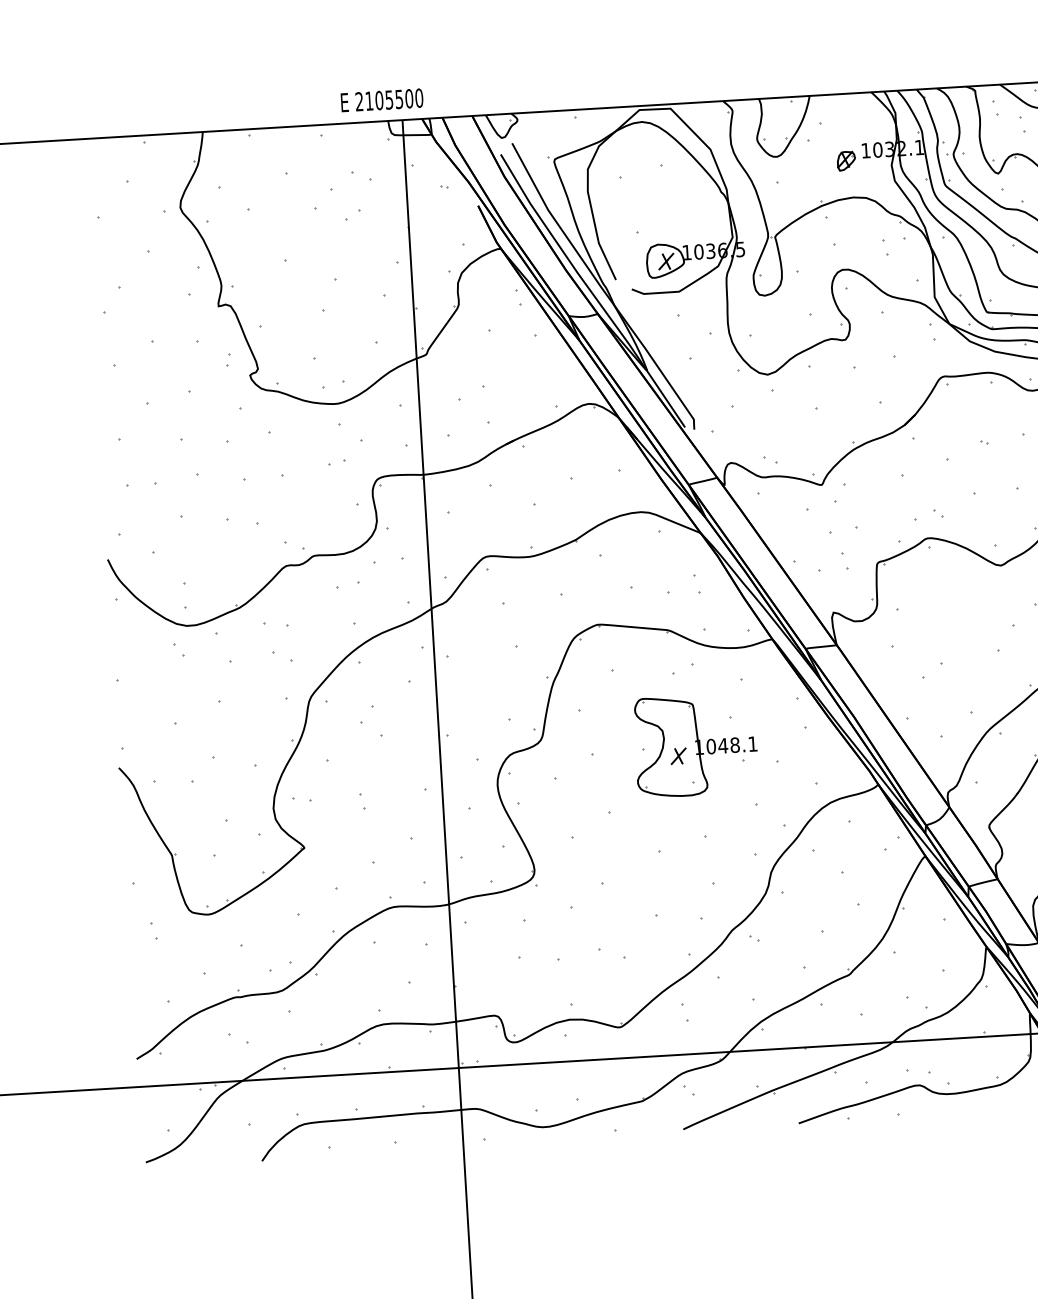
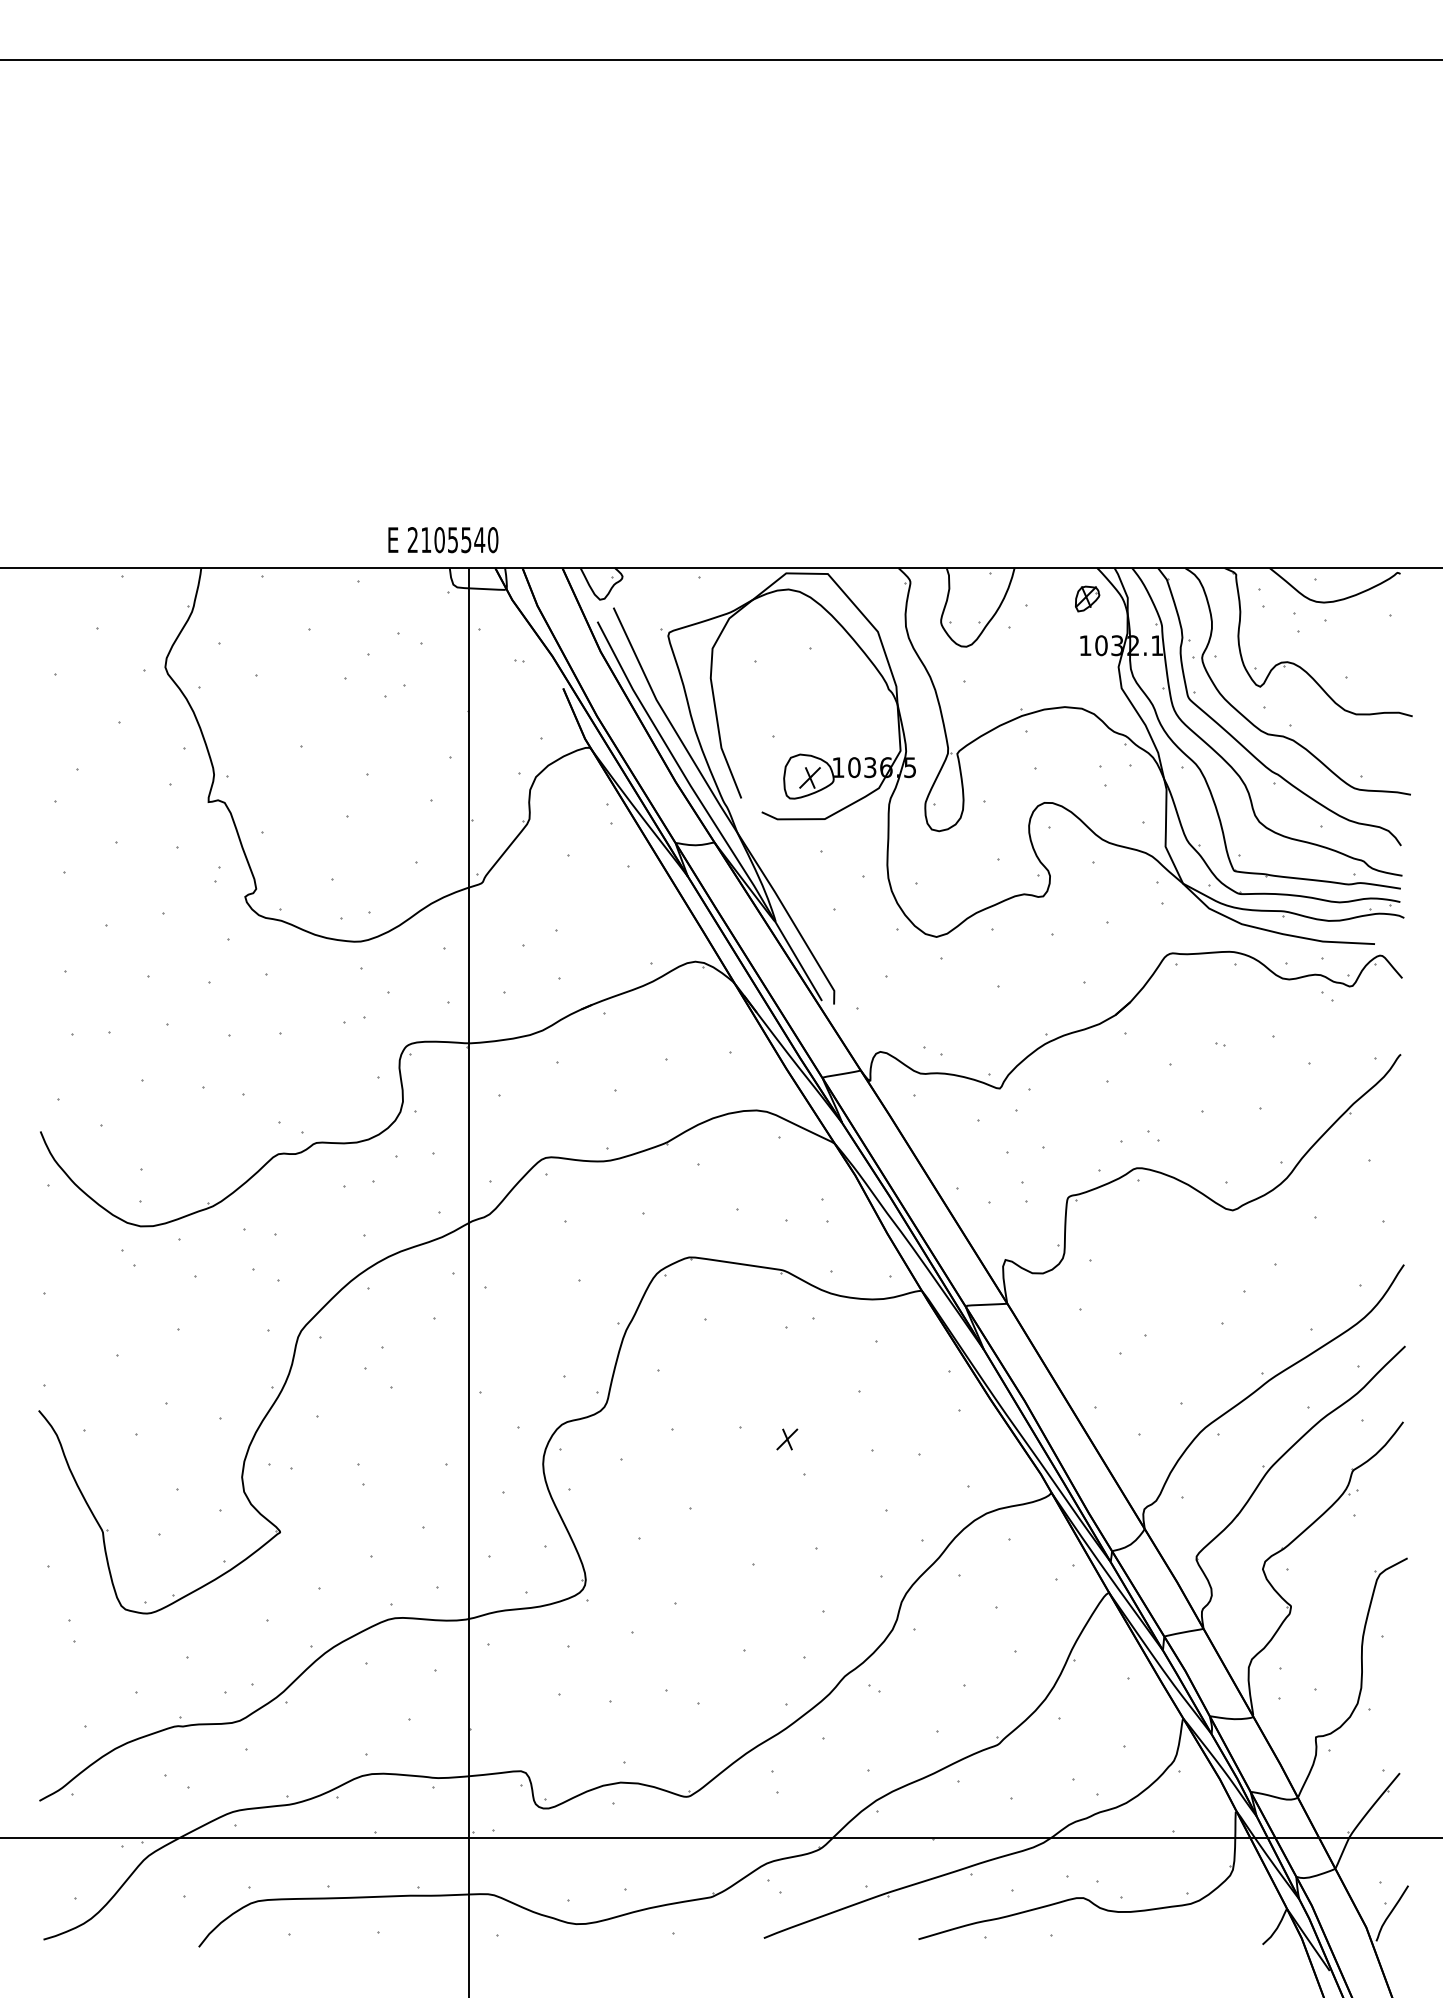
text: (409, 99) -> (479, 540), 2105500 -> 2105540
part: (846, 160) -> (1087, 598), moved
part: (696, 745) -> (811, 1426), removed

